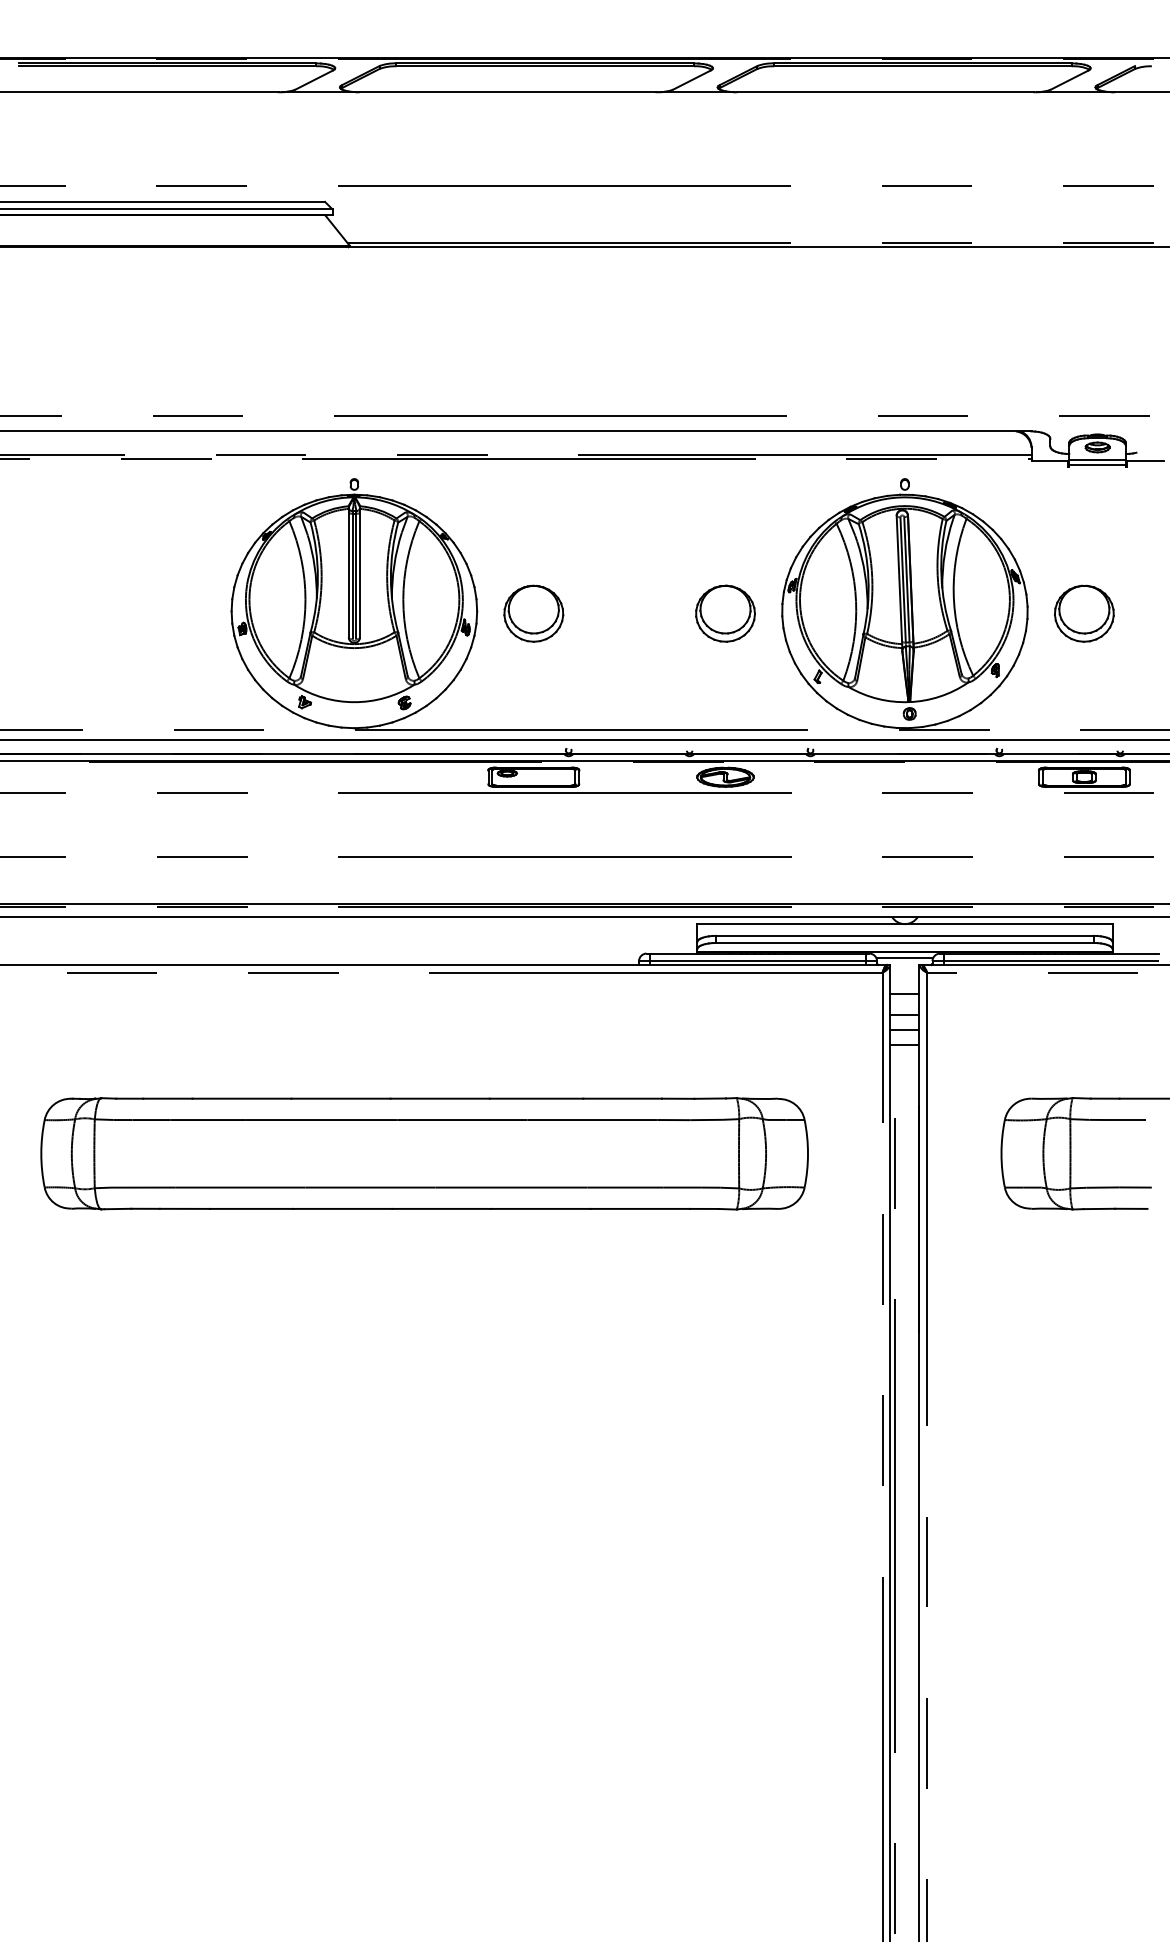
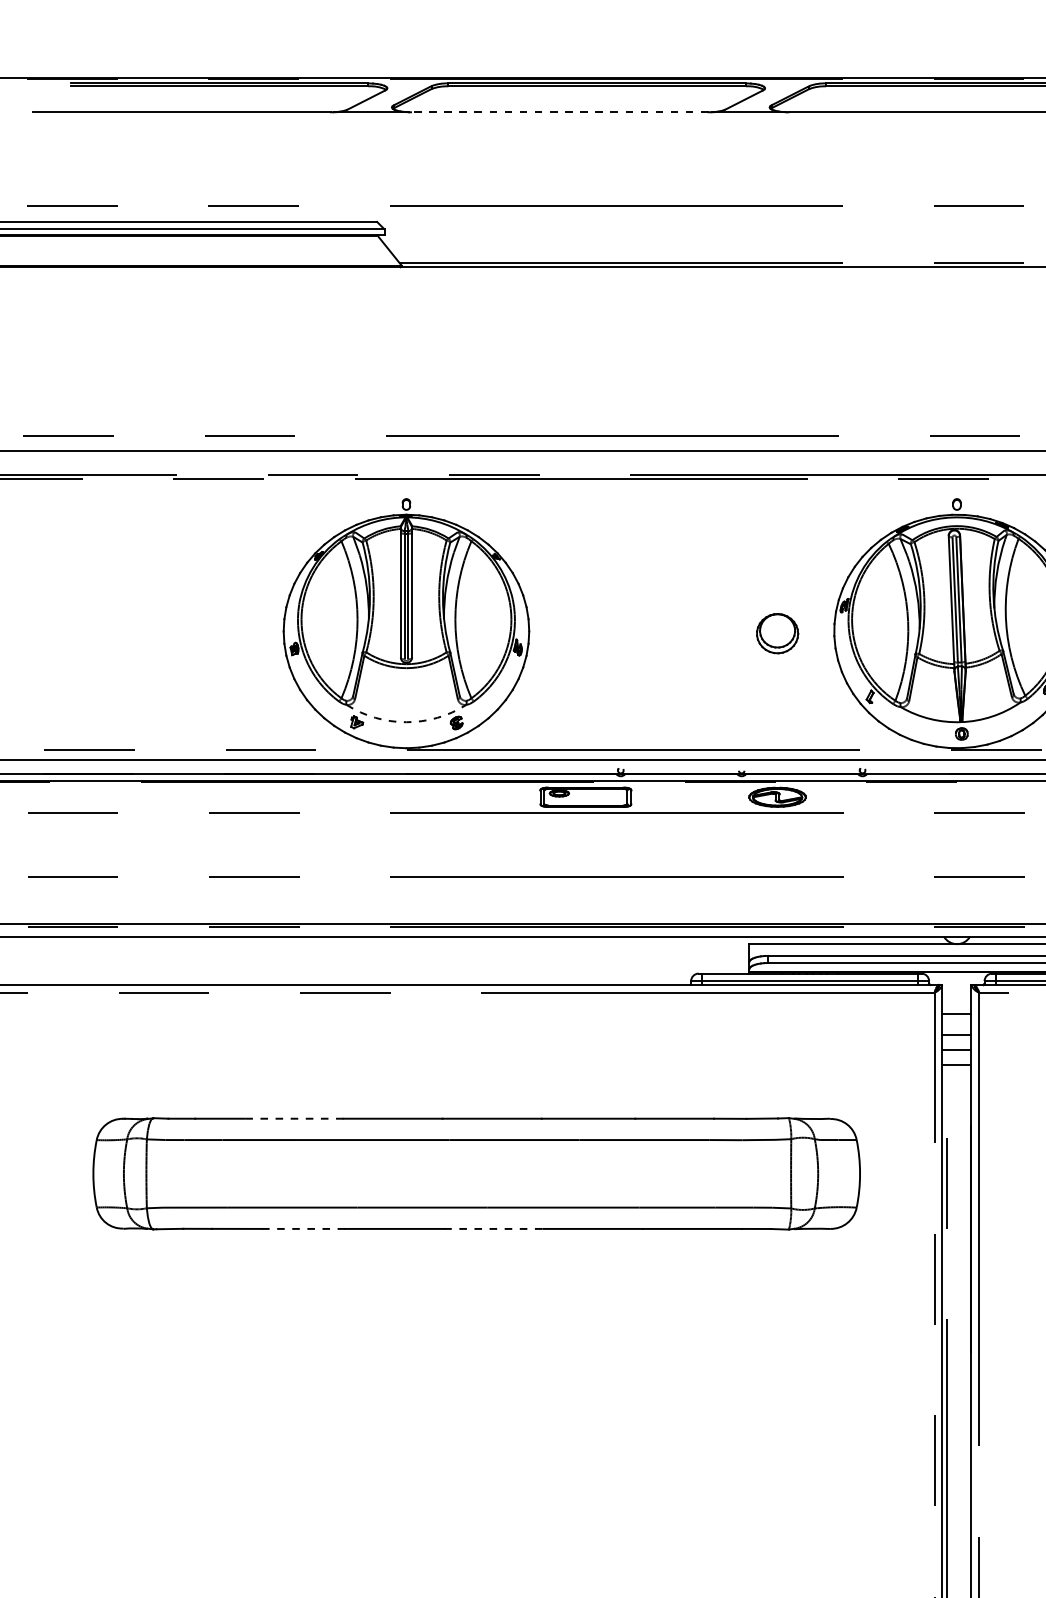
line: (507, 92) -> (559, 112), solid -> dashed
part: (533, 613) -> (585, 633), removed
part: (725, 613) -> (777, 633), size x0.7
arc: (354, 702) -> (406, 722), solid -> dashed
line: (904, 958) -> (956, 978), removed
line: (241, 1098) -> (293, 1118), solid -> dashed
line: (251, 1208) -> (303, 1228), solid -> dashed
line: (441, 1208) -> (493, 1228), solid -> dashed

